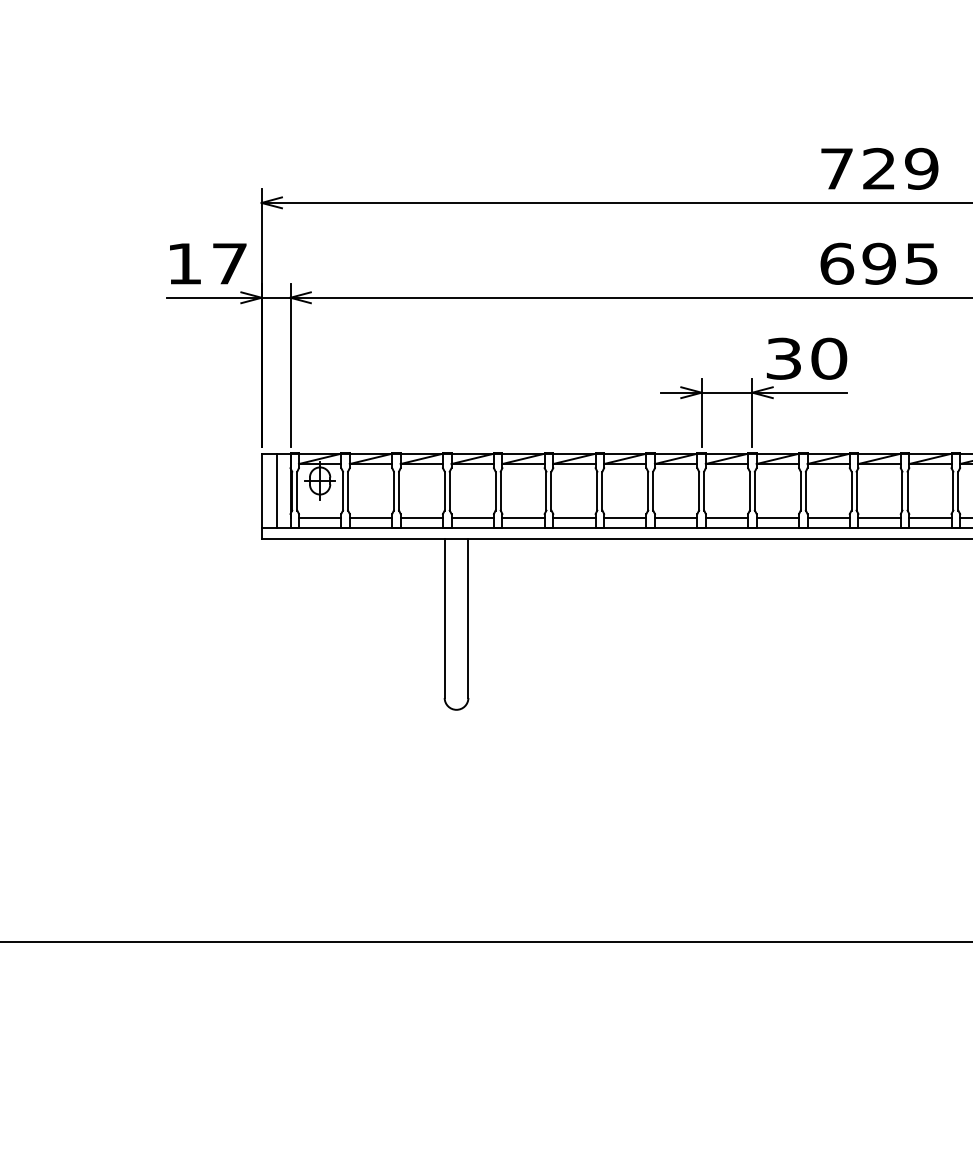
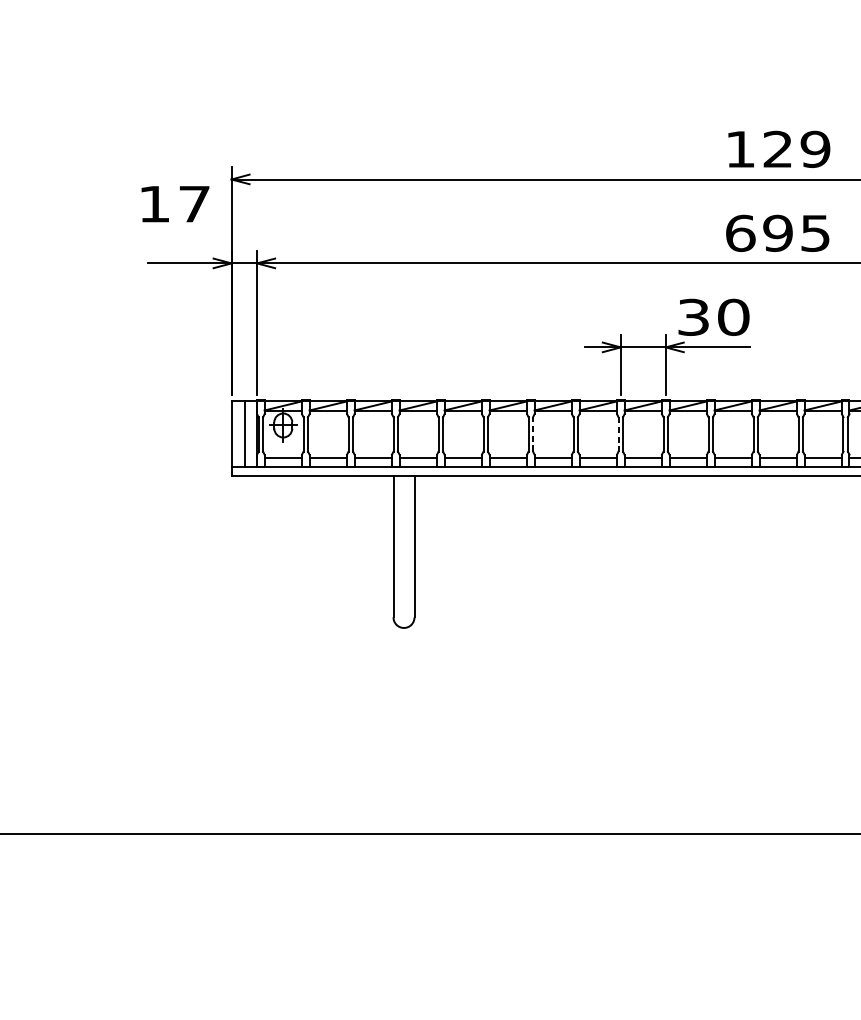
text: (836, 168) -> (740, 149), 729 -> 129
text: (208, 263) -> (175, 203), moved
line: (602, 490) -> (533, 433), solid -> dashed
line: (699, 491) -> (618, 434), solid -> dashed

